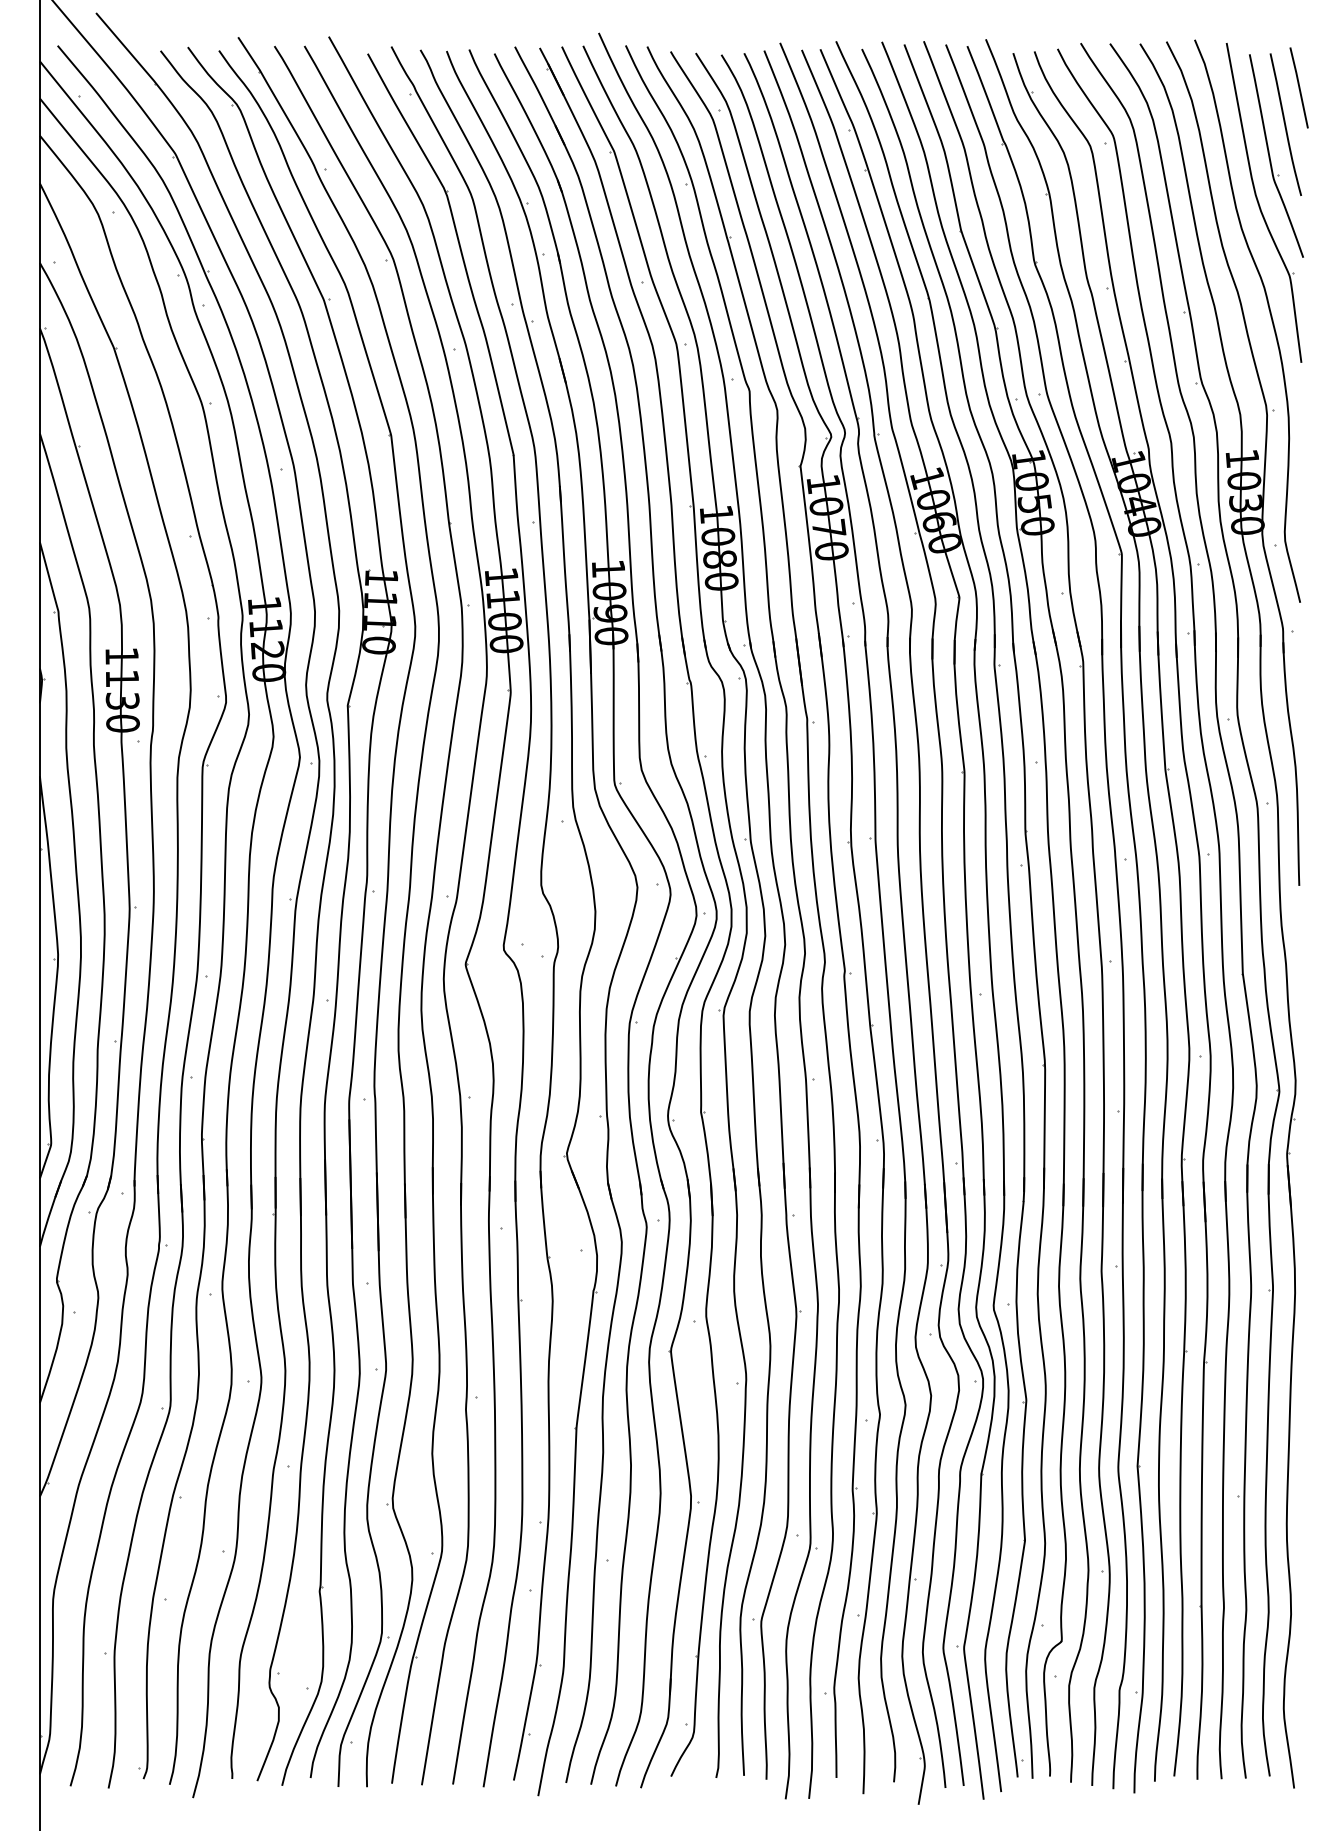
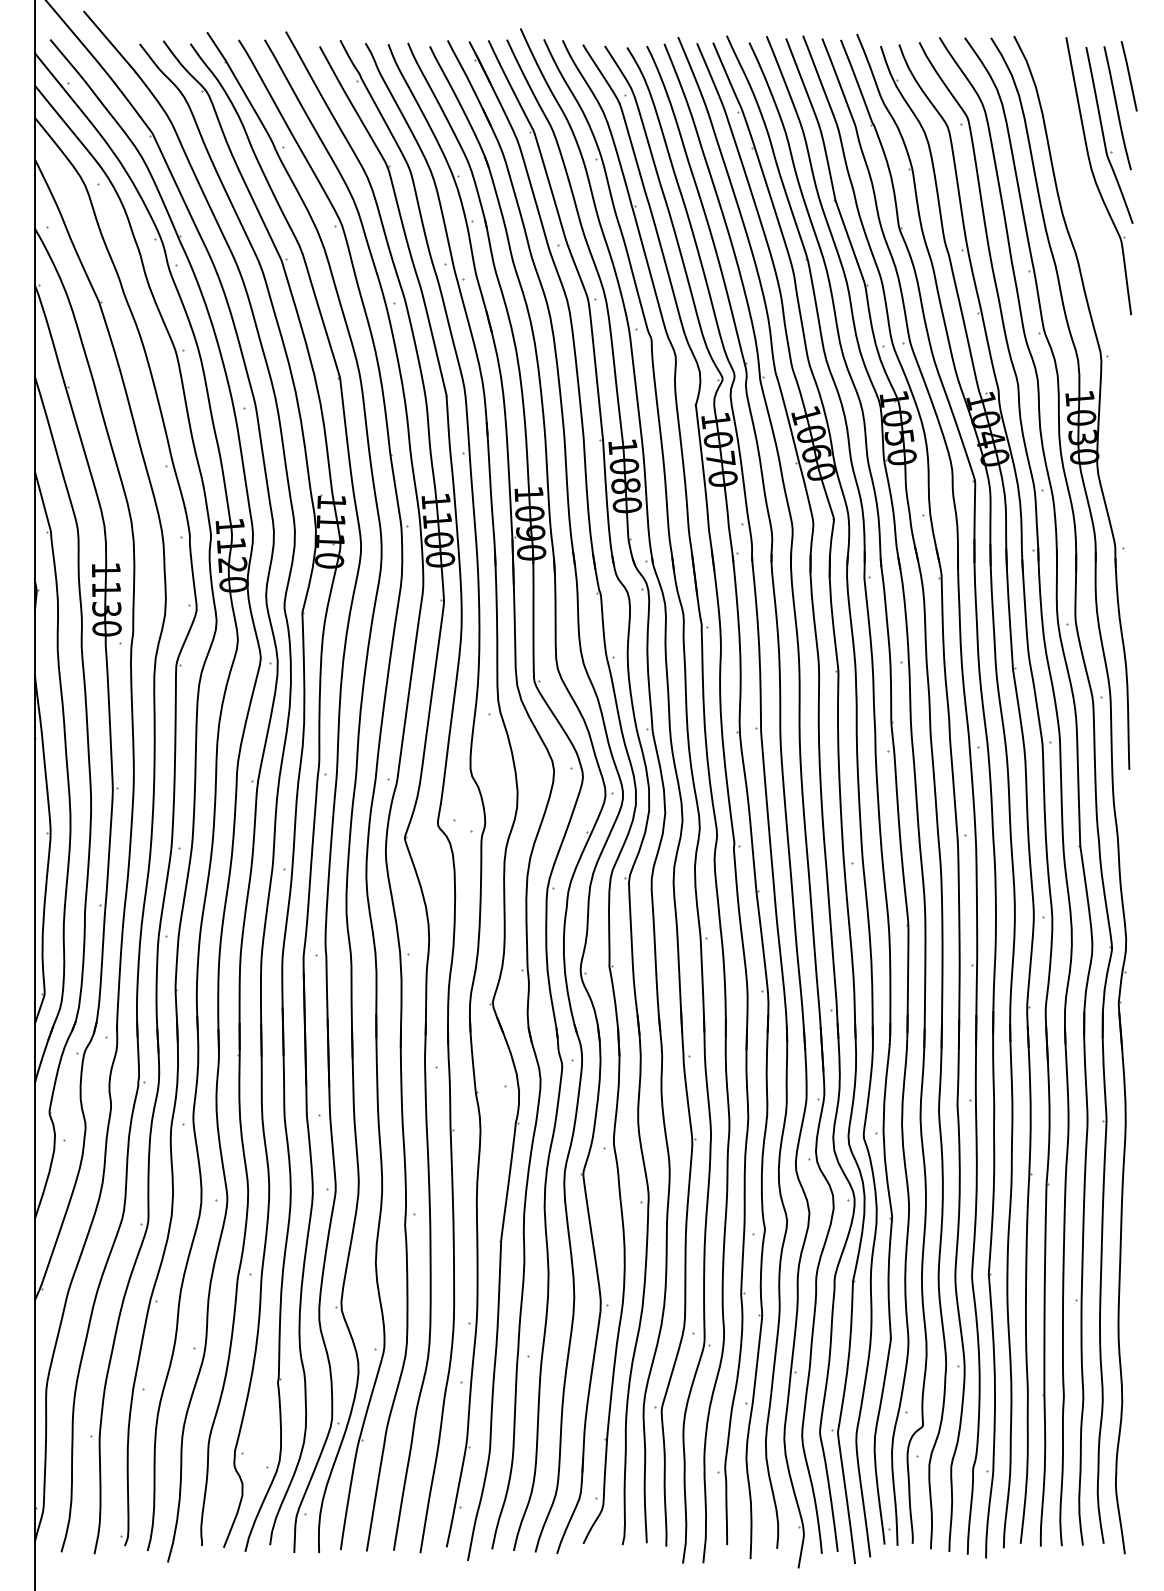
part: (1269, 314) -> (1103, 273), removed

